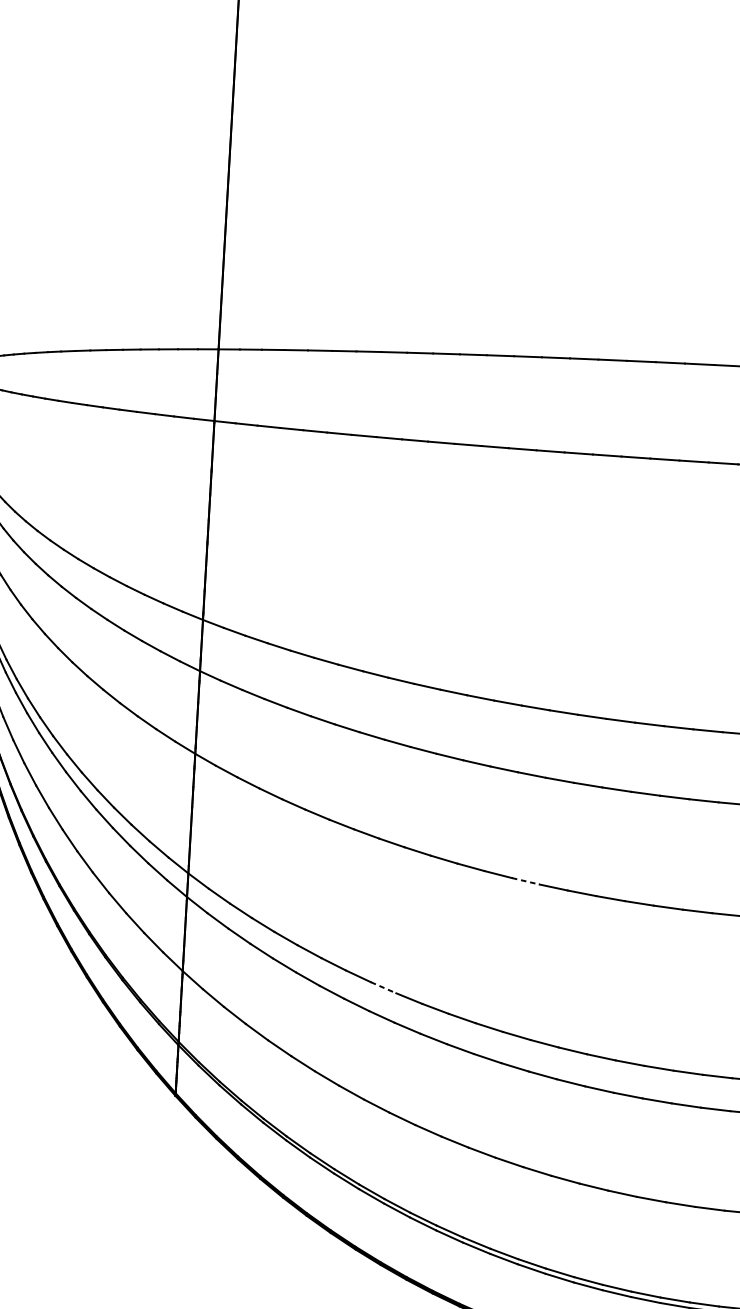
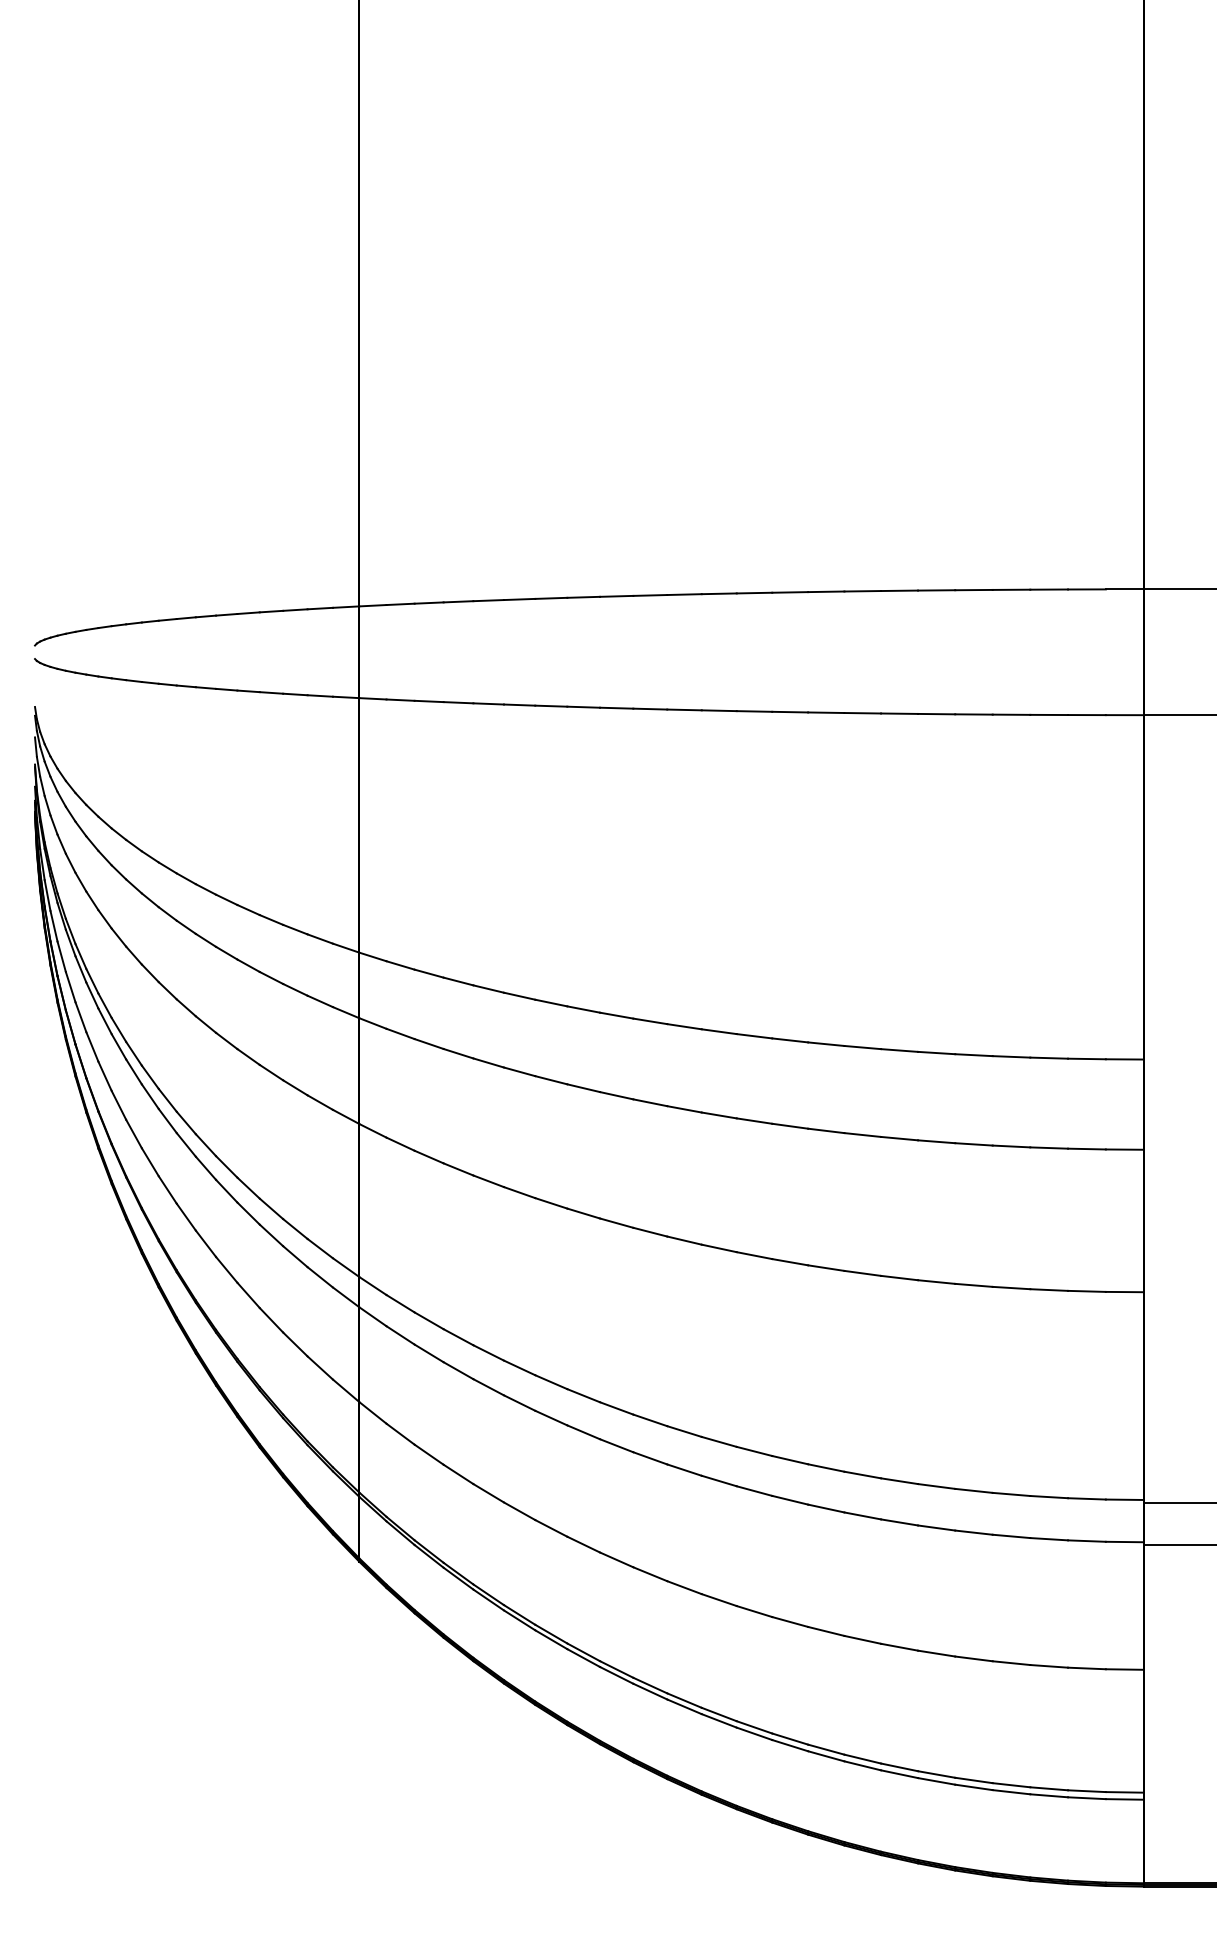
line: (526, 881) -> (790, 1262), dashed -> solid
line: (383, 987) -> (616, 1408), dashed -> solid

